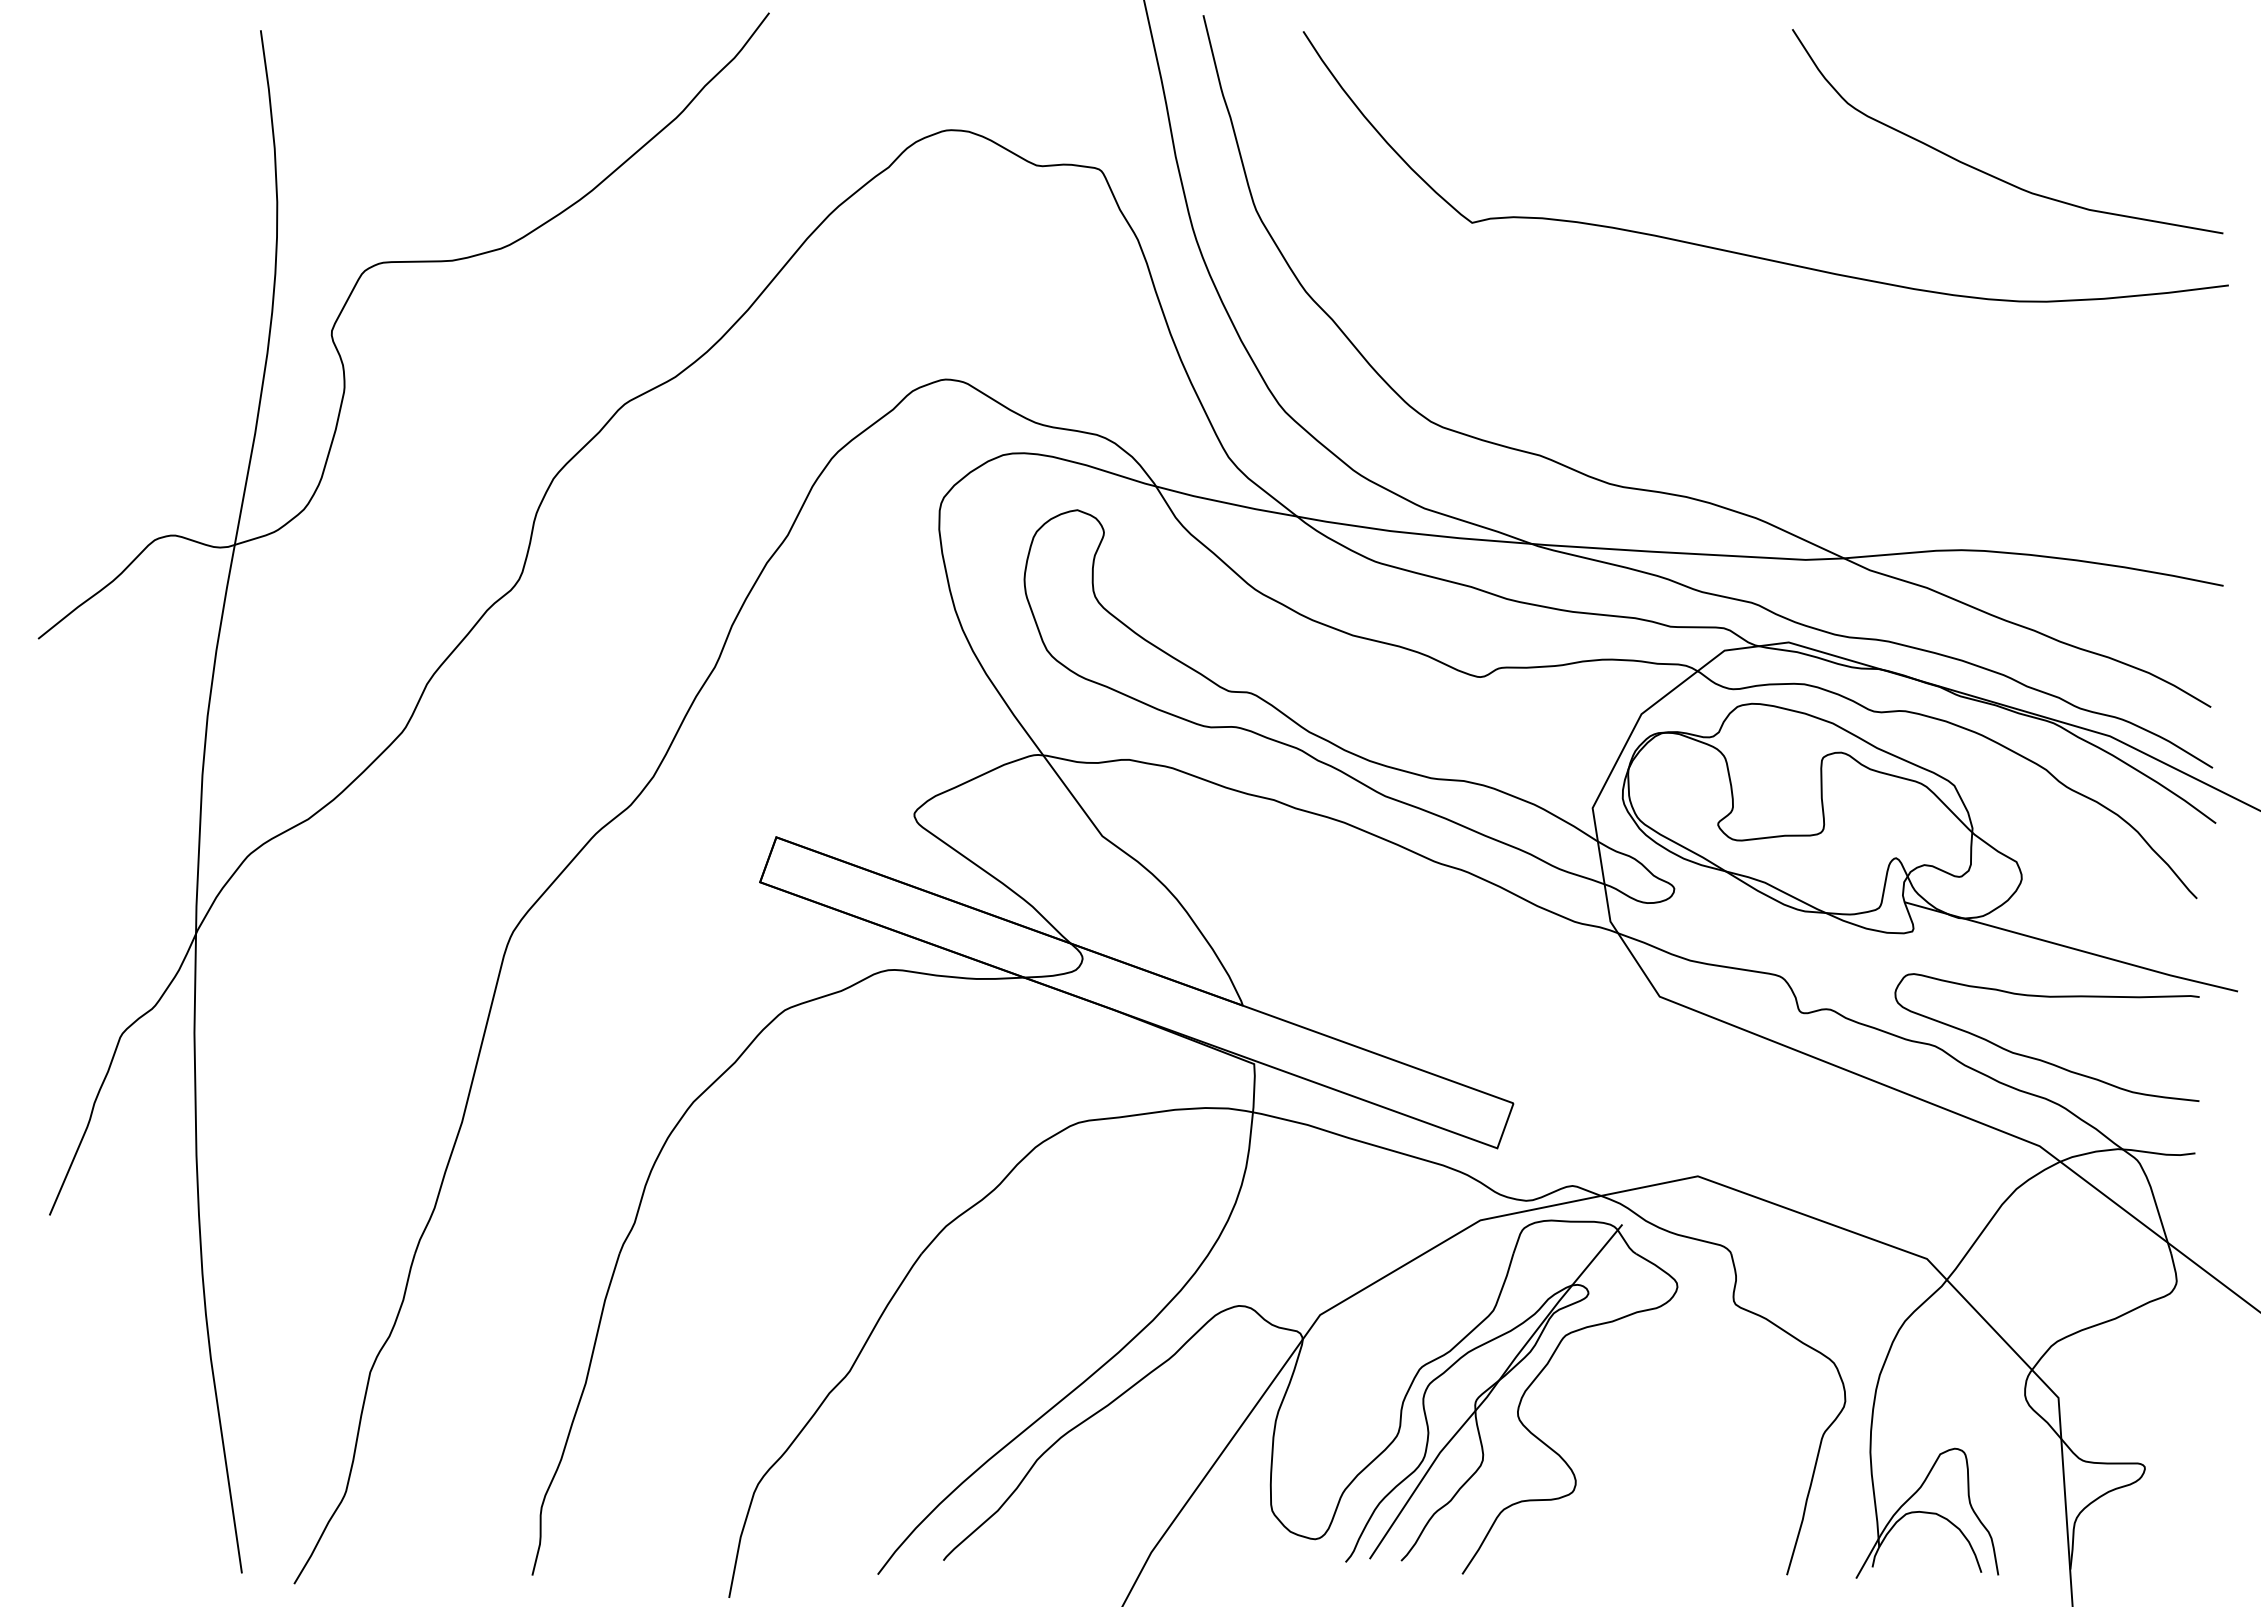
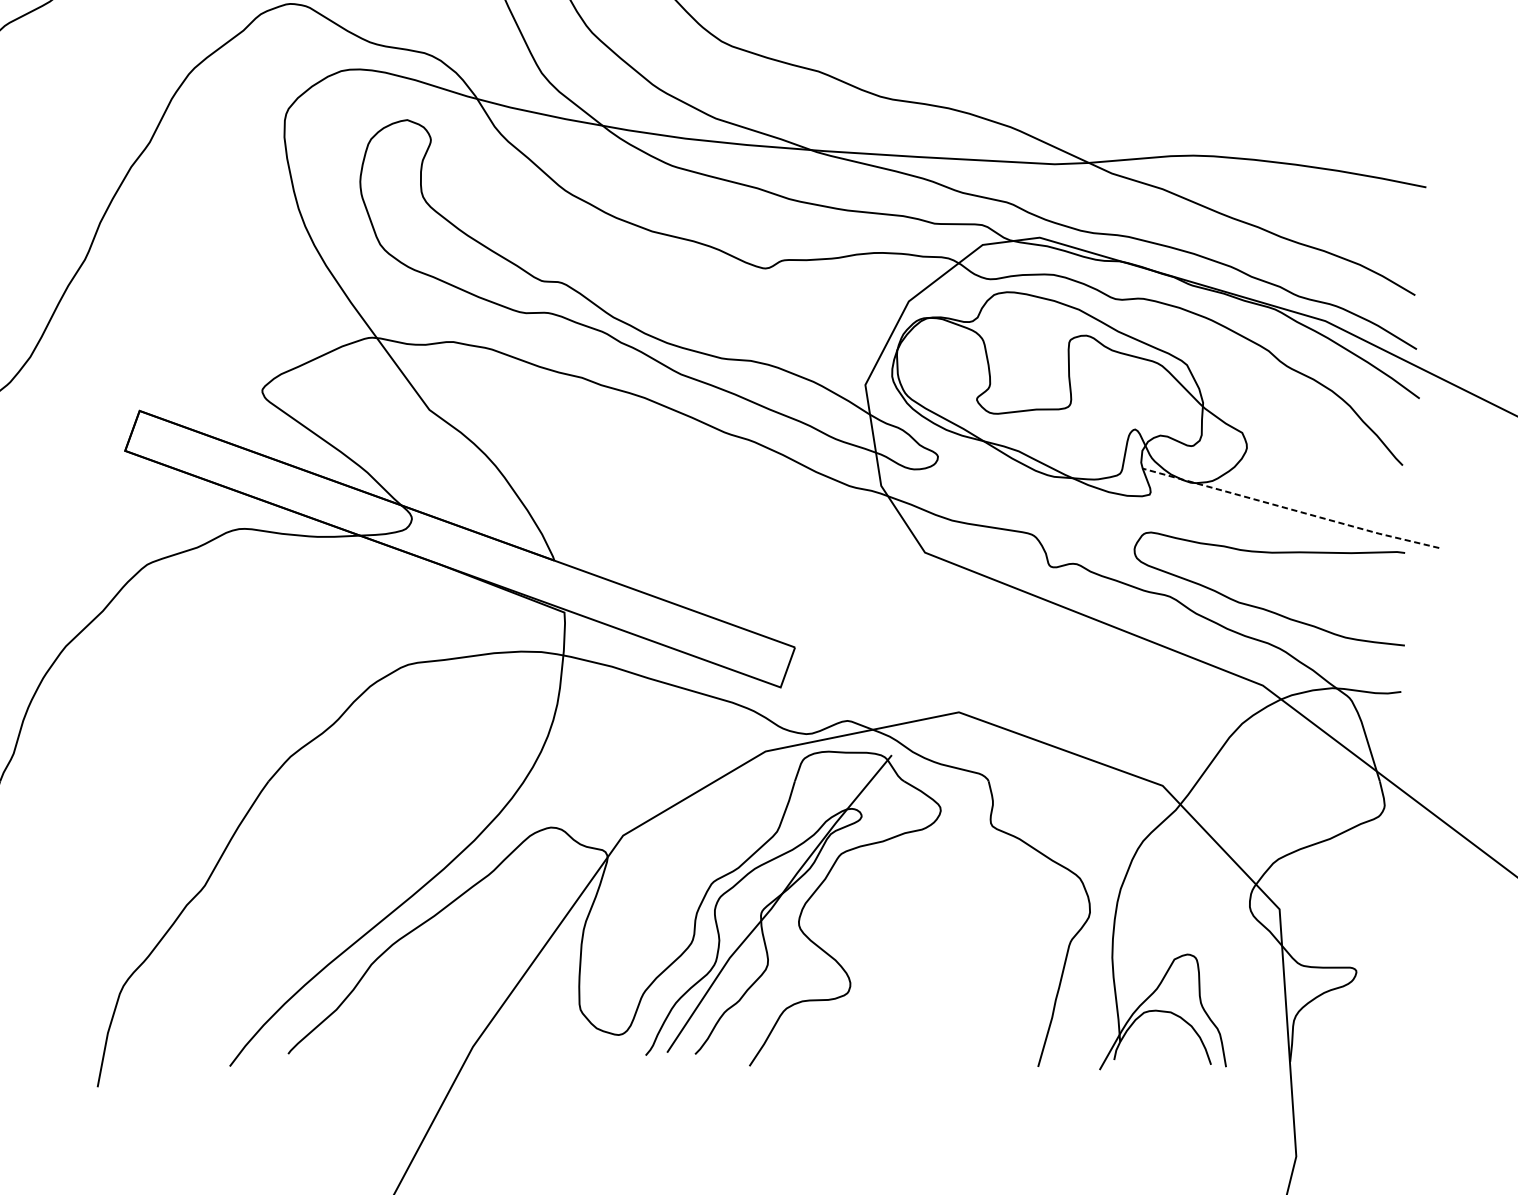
line: (2071, 948) -> (1291, 509), solid -> dashed

